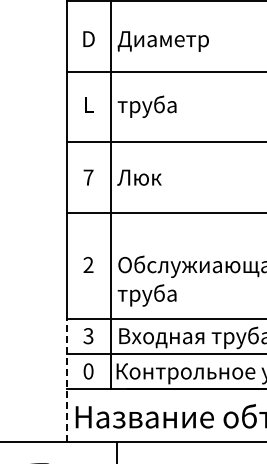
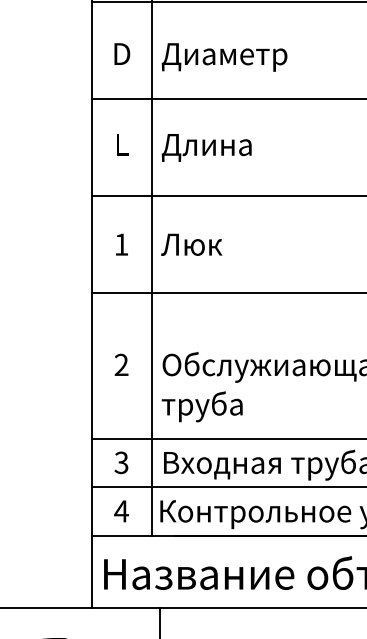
text: (149, 106) -> (205, 146), труба -> Длина
text: (88, 177) -> (121, 244), 7 -> 1
text: (88, 371) -> (121, 511), 0 -> 4
line: (66, 380) -> (91, 523), dashed -> solid

